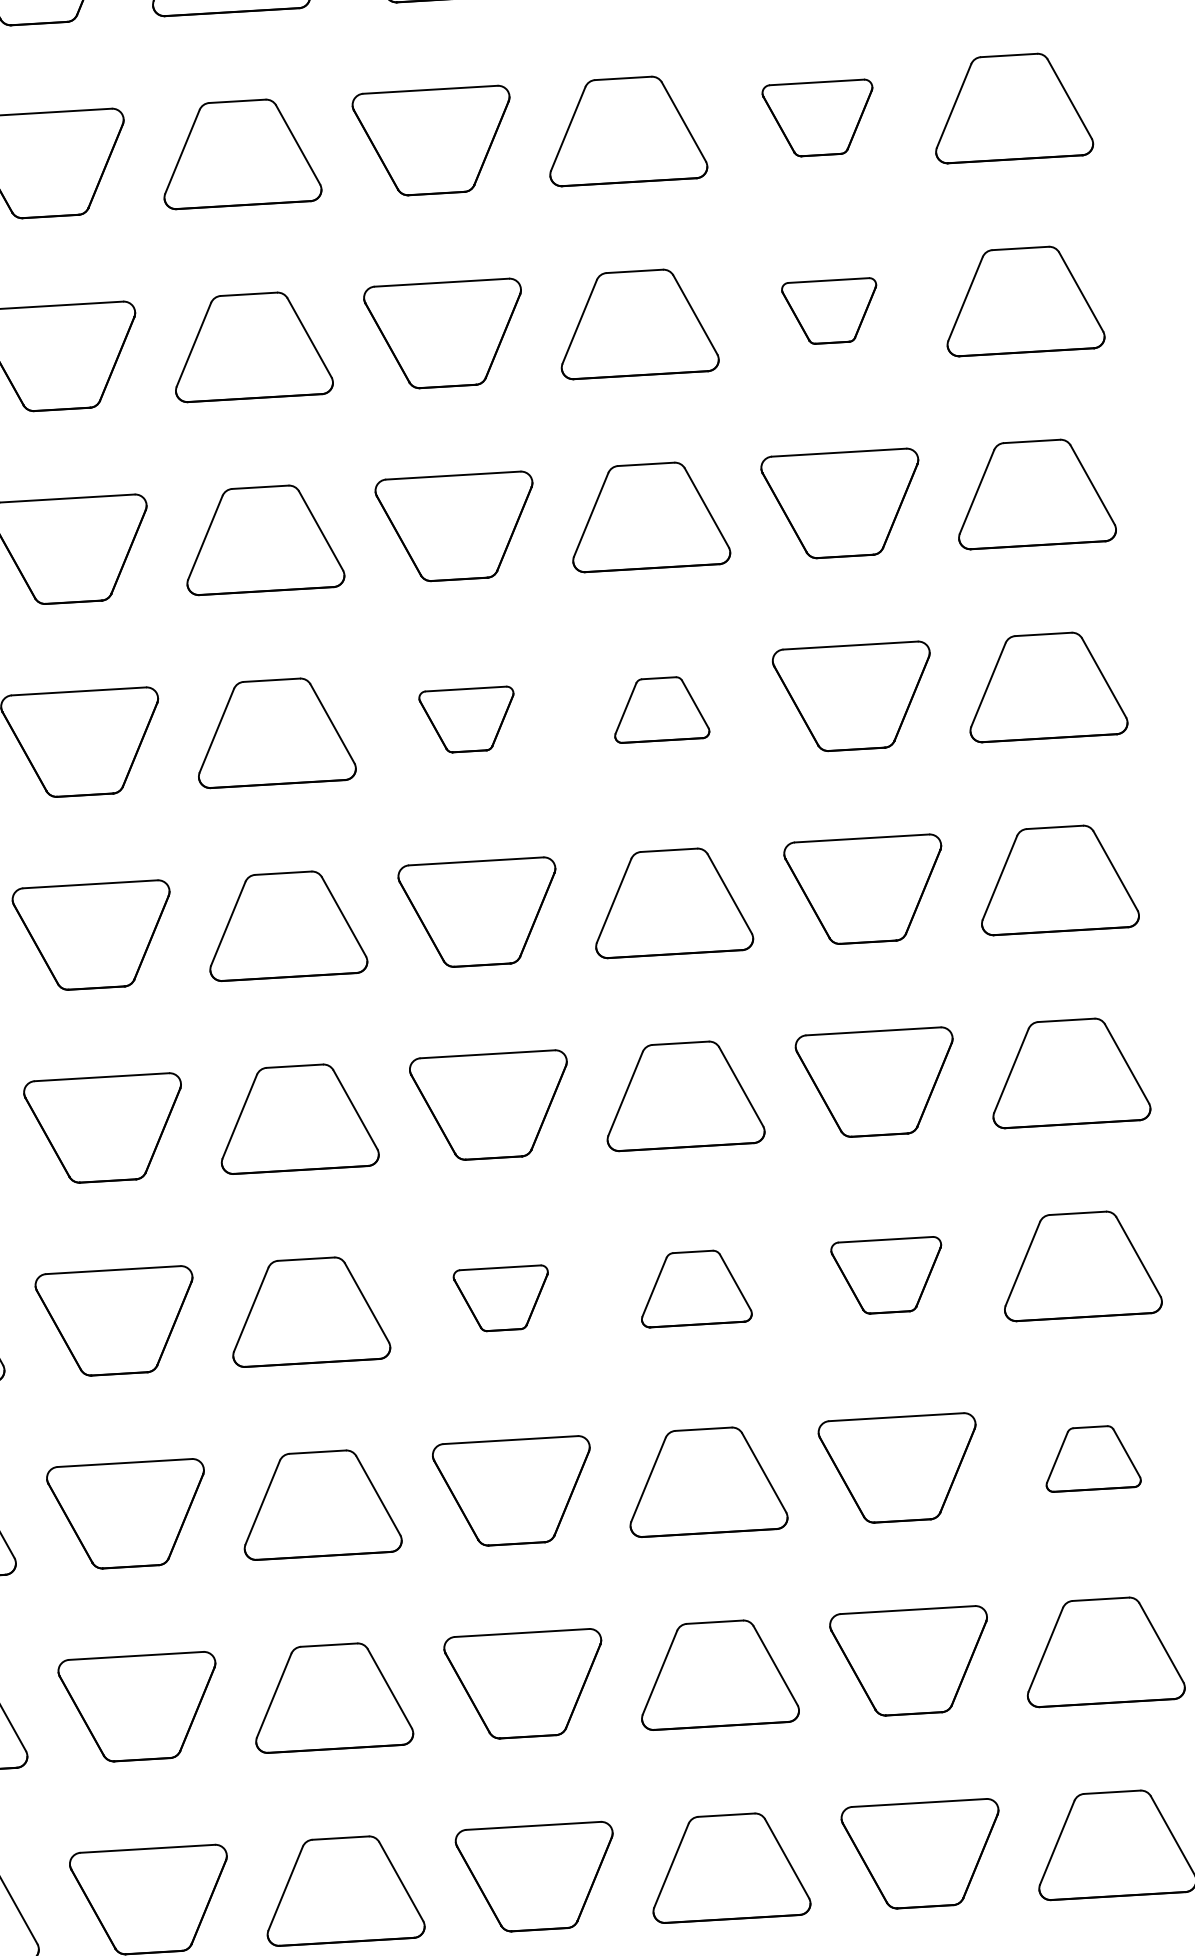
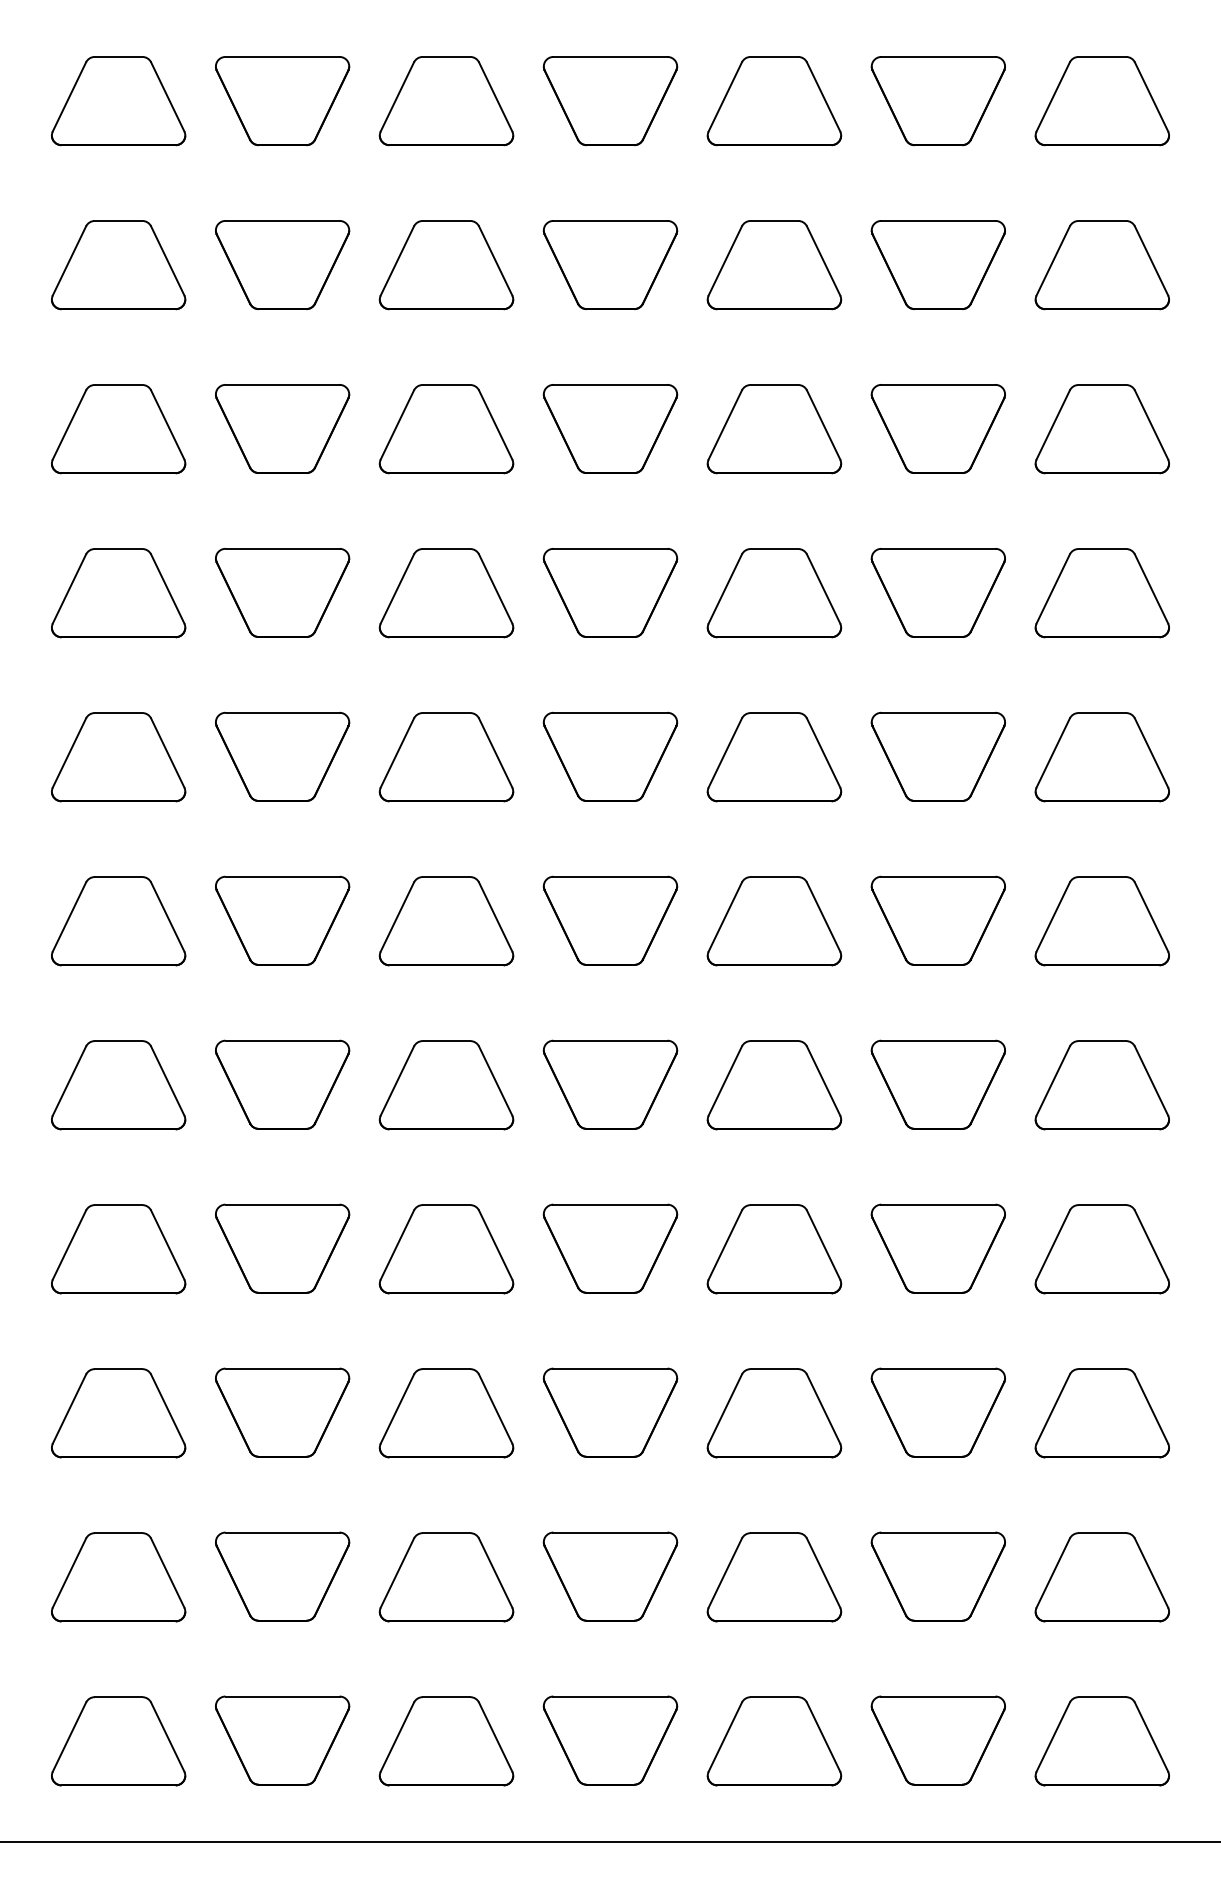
part: (818, 118) -> (937, 264), size x1.43
part: (829, 311) -> (937, 428), size x1.67
part: (660, 709) -> (774, 757), size x1.67
part: (467, 719) -> (610, 756), size x1.67
part: (886, 1275) -> (937, 1248), size x1.43
part: (695, 1288) -> (774, 1249), size x1.43
part: (502, 1298) -> (610, 1248), size x1.67
part: (1091, 1458) -> (1101, 1413), size x1.67

